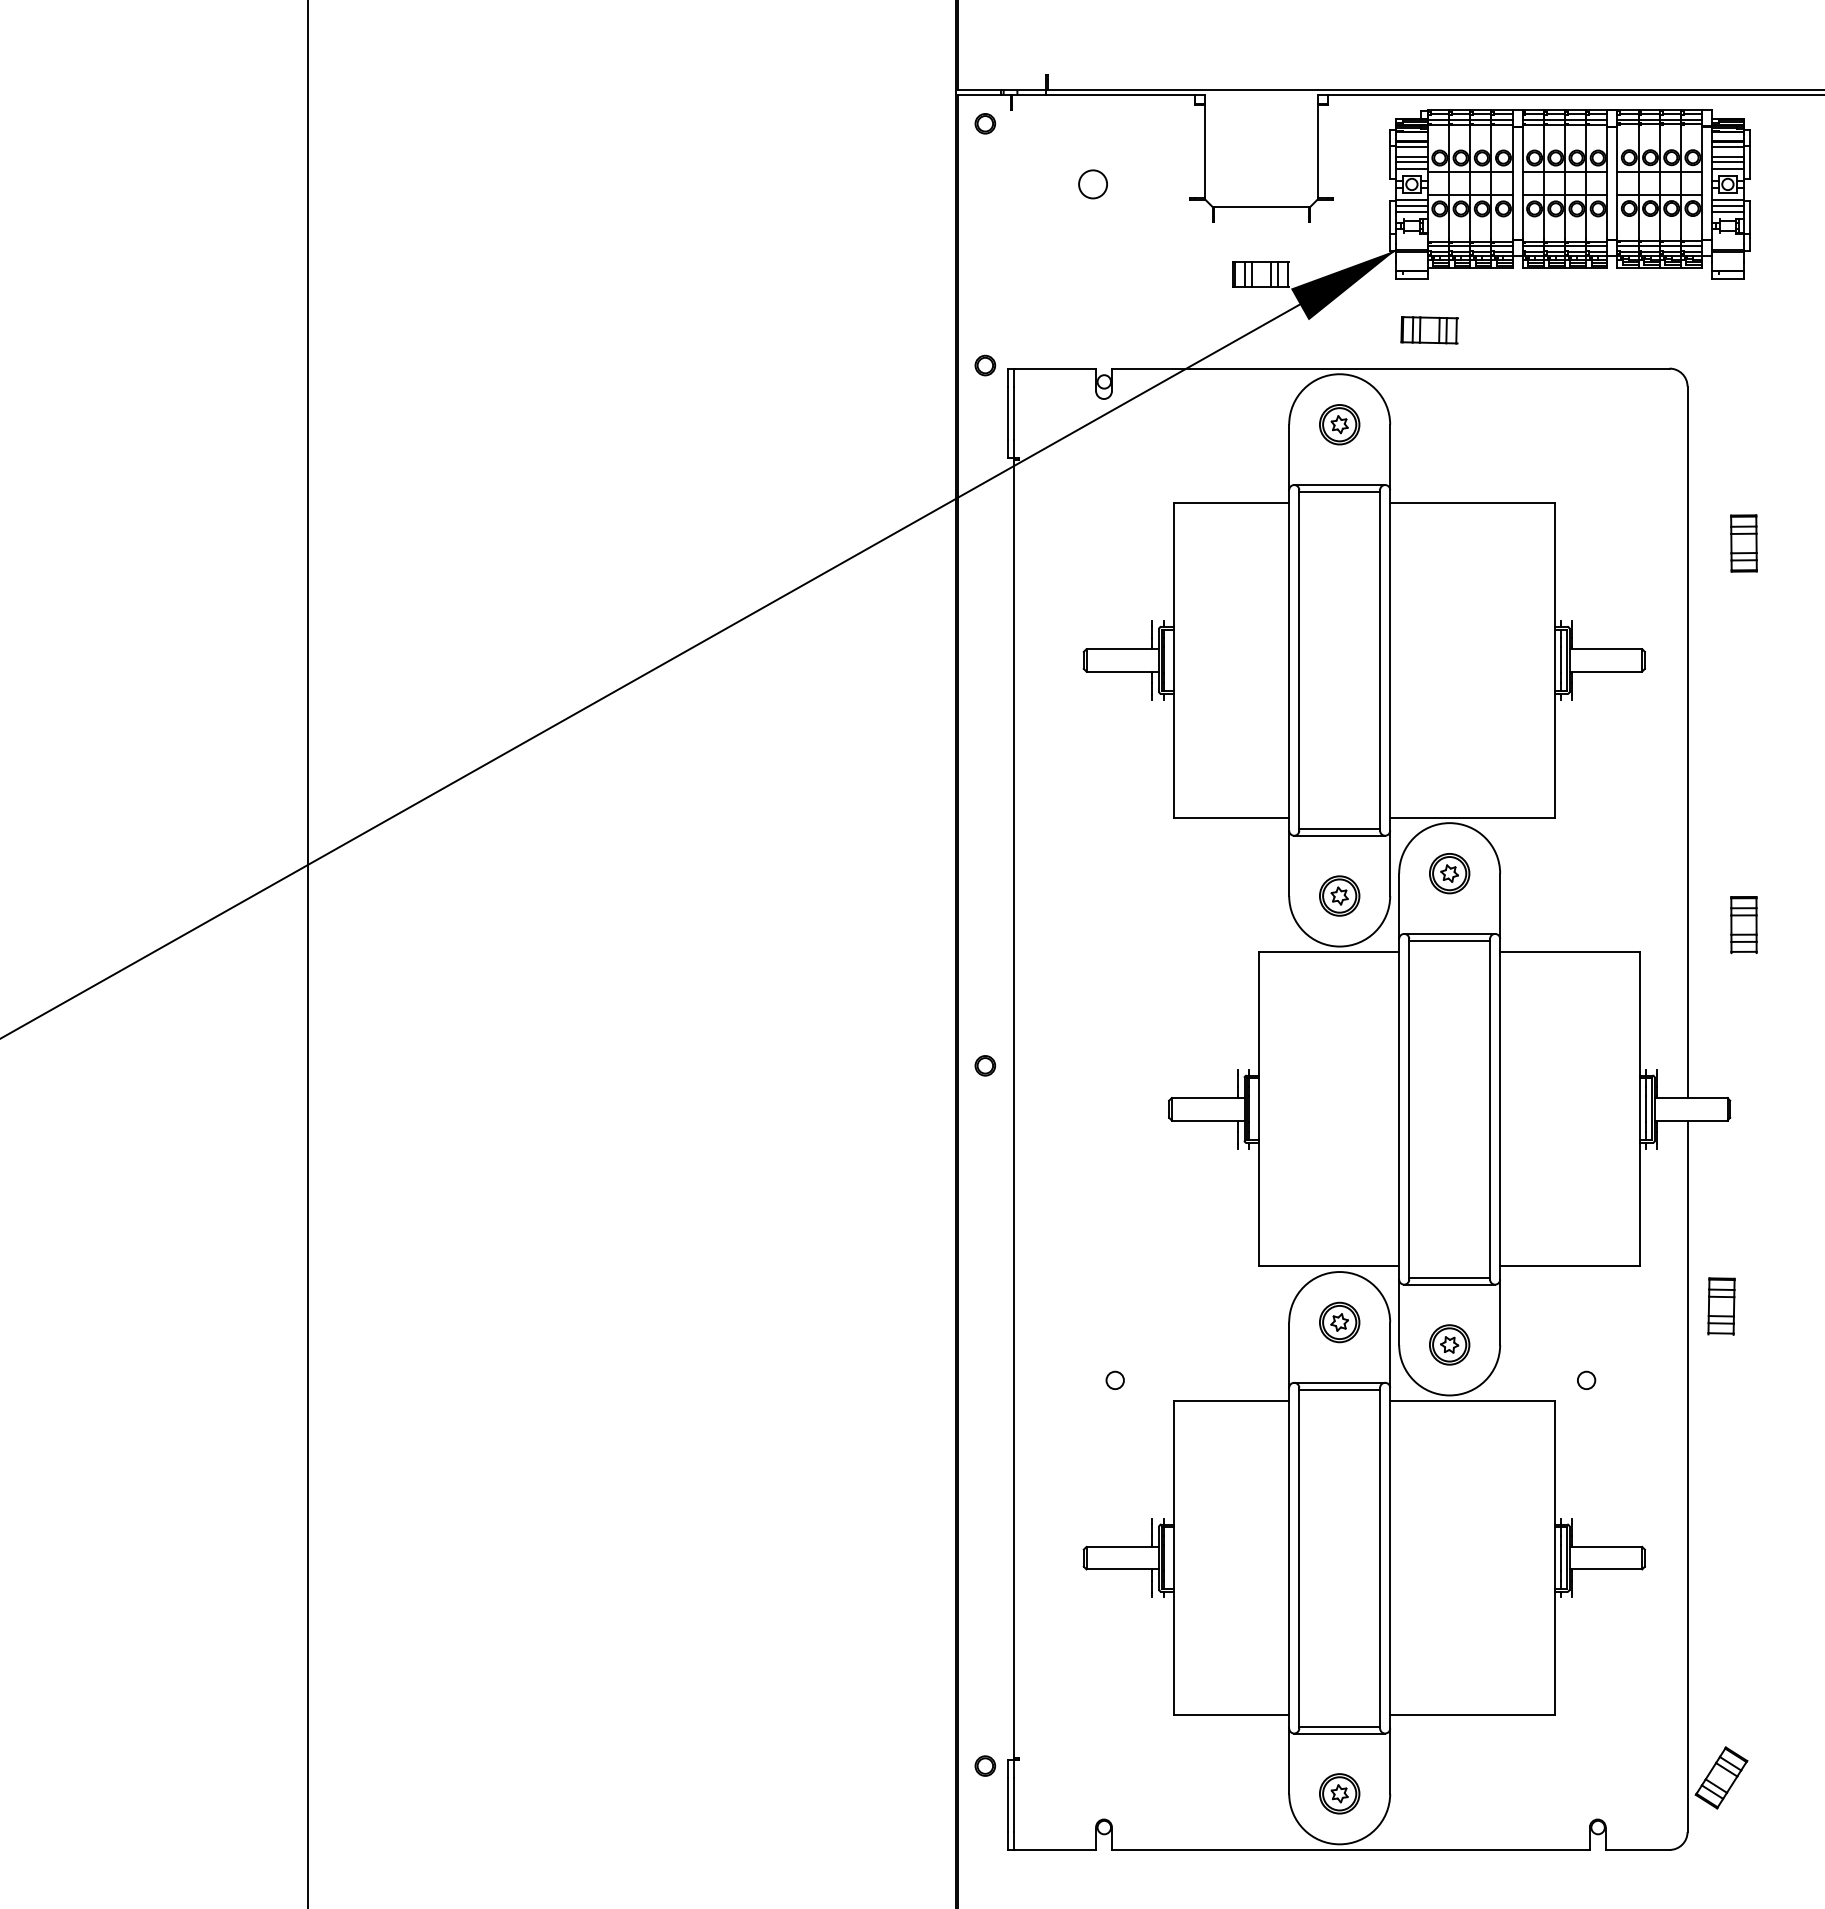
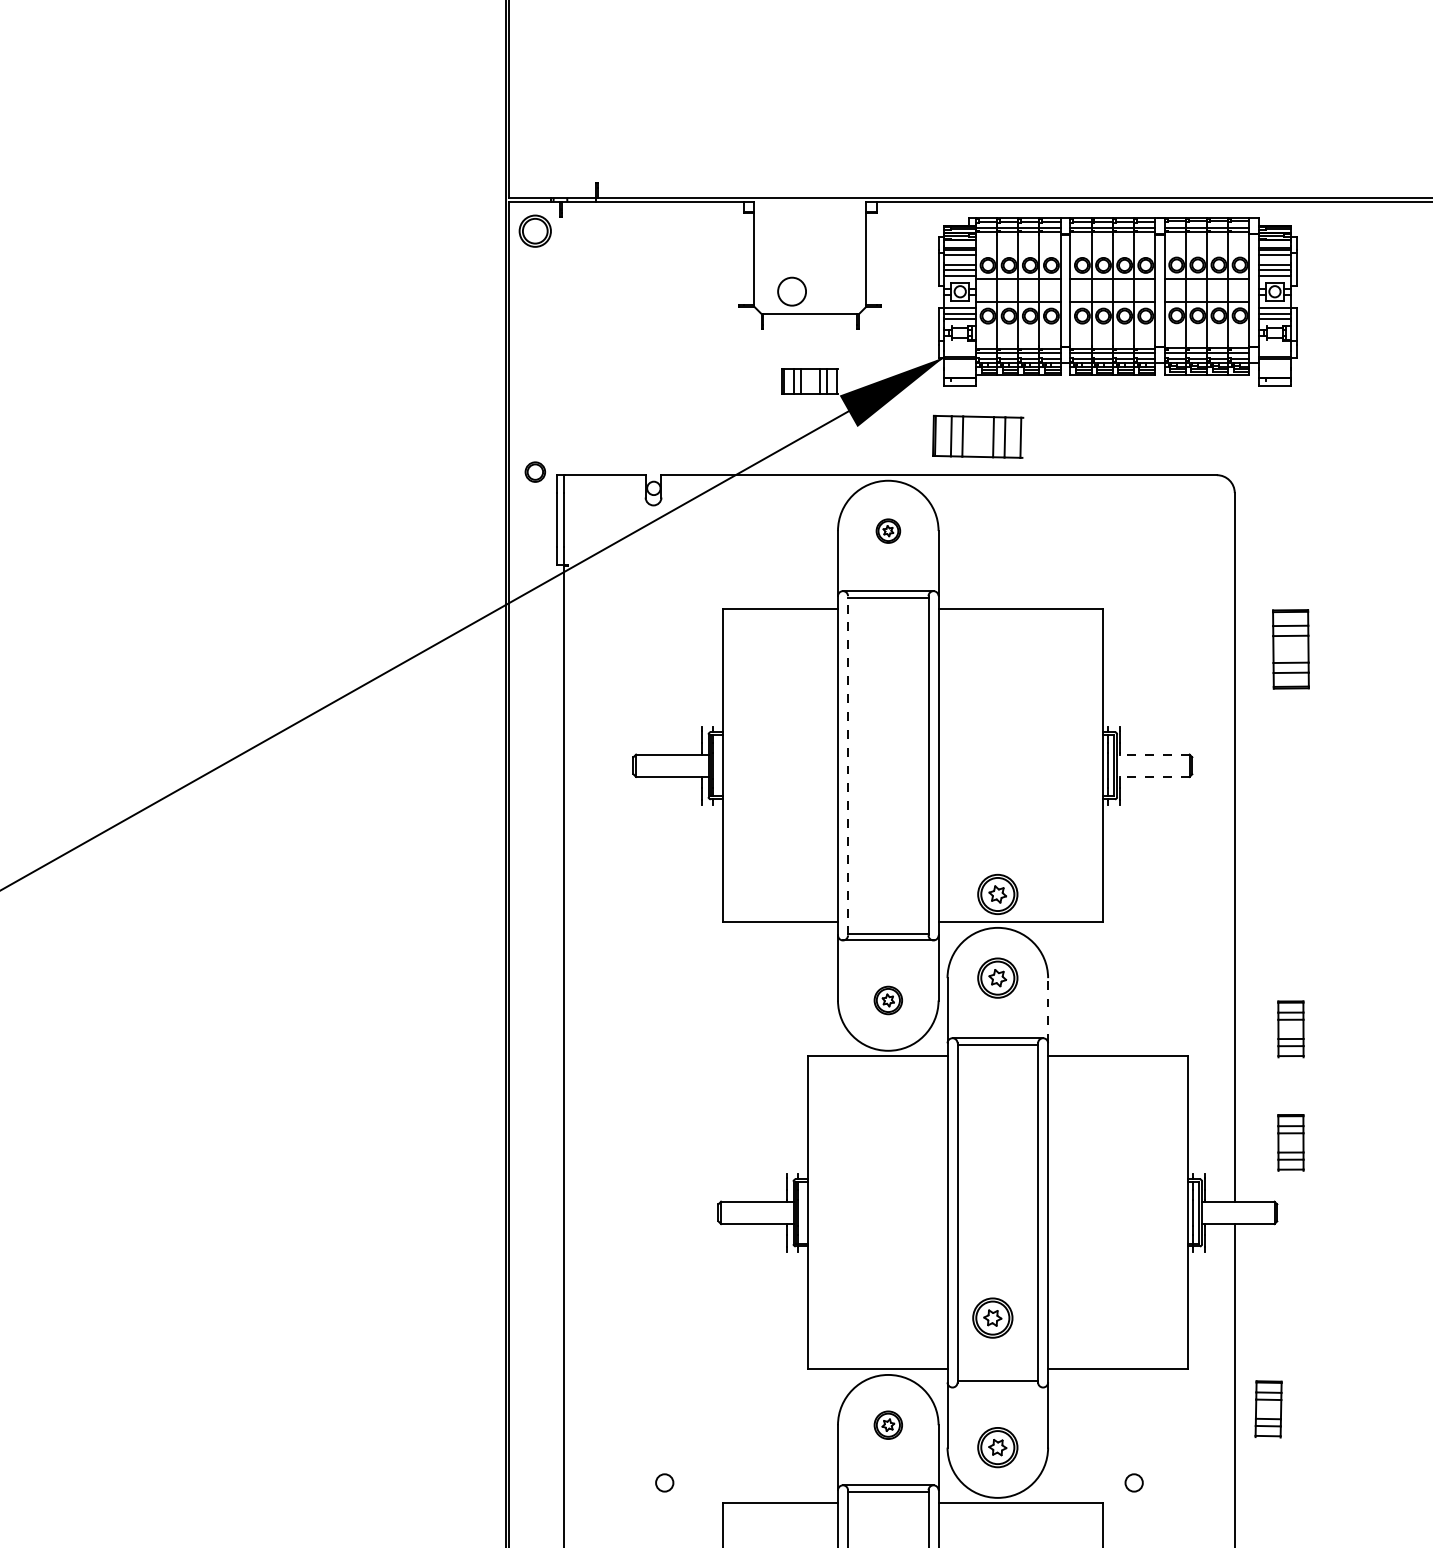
part: (985, 123) -> (535, 231), size x1.6
circle: (1092, 184) -> (791, 291), moved
part: (1429, 330) -> (977, 437), size x1.6
part: (1339, 424) -> (888, 530), size x0.6
part: (1743, 543) -> (1290, 649), size x1.4
line: (1605, 649) -> (1153, 754), solid -> dashed
line: (1299, 659) -> (848, 764), solid -> dashed
line: (1605, 671) -> (1153, 776), solid -> dashed
part: (1449, 789) -> (997, 894), added
part: (1339, 895) -> (888, 999), size x0.7
line: (1500, 906) -> (1048, 1010), solid -> dashed
part: (1743, 1038) -> (1290, 1142), added
part: (985, 1065) -> (535, 1169), removed
part: (1444, 1214) -> (992, 1317), added
line: (1449, 1284) -> (997, 1387), removed
part: (1339, 1322) -> (888, 1425), size x0.7

